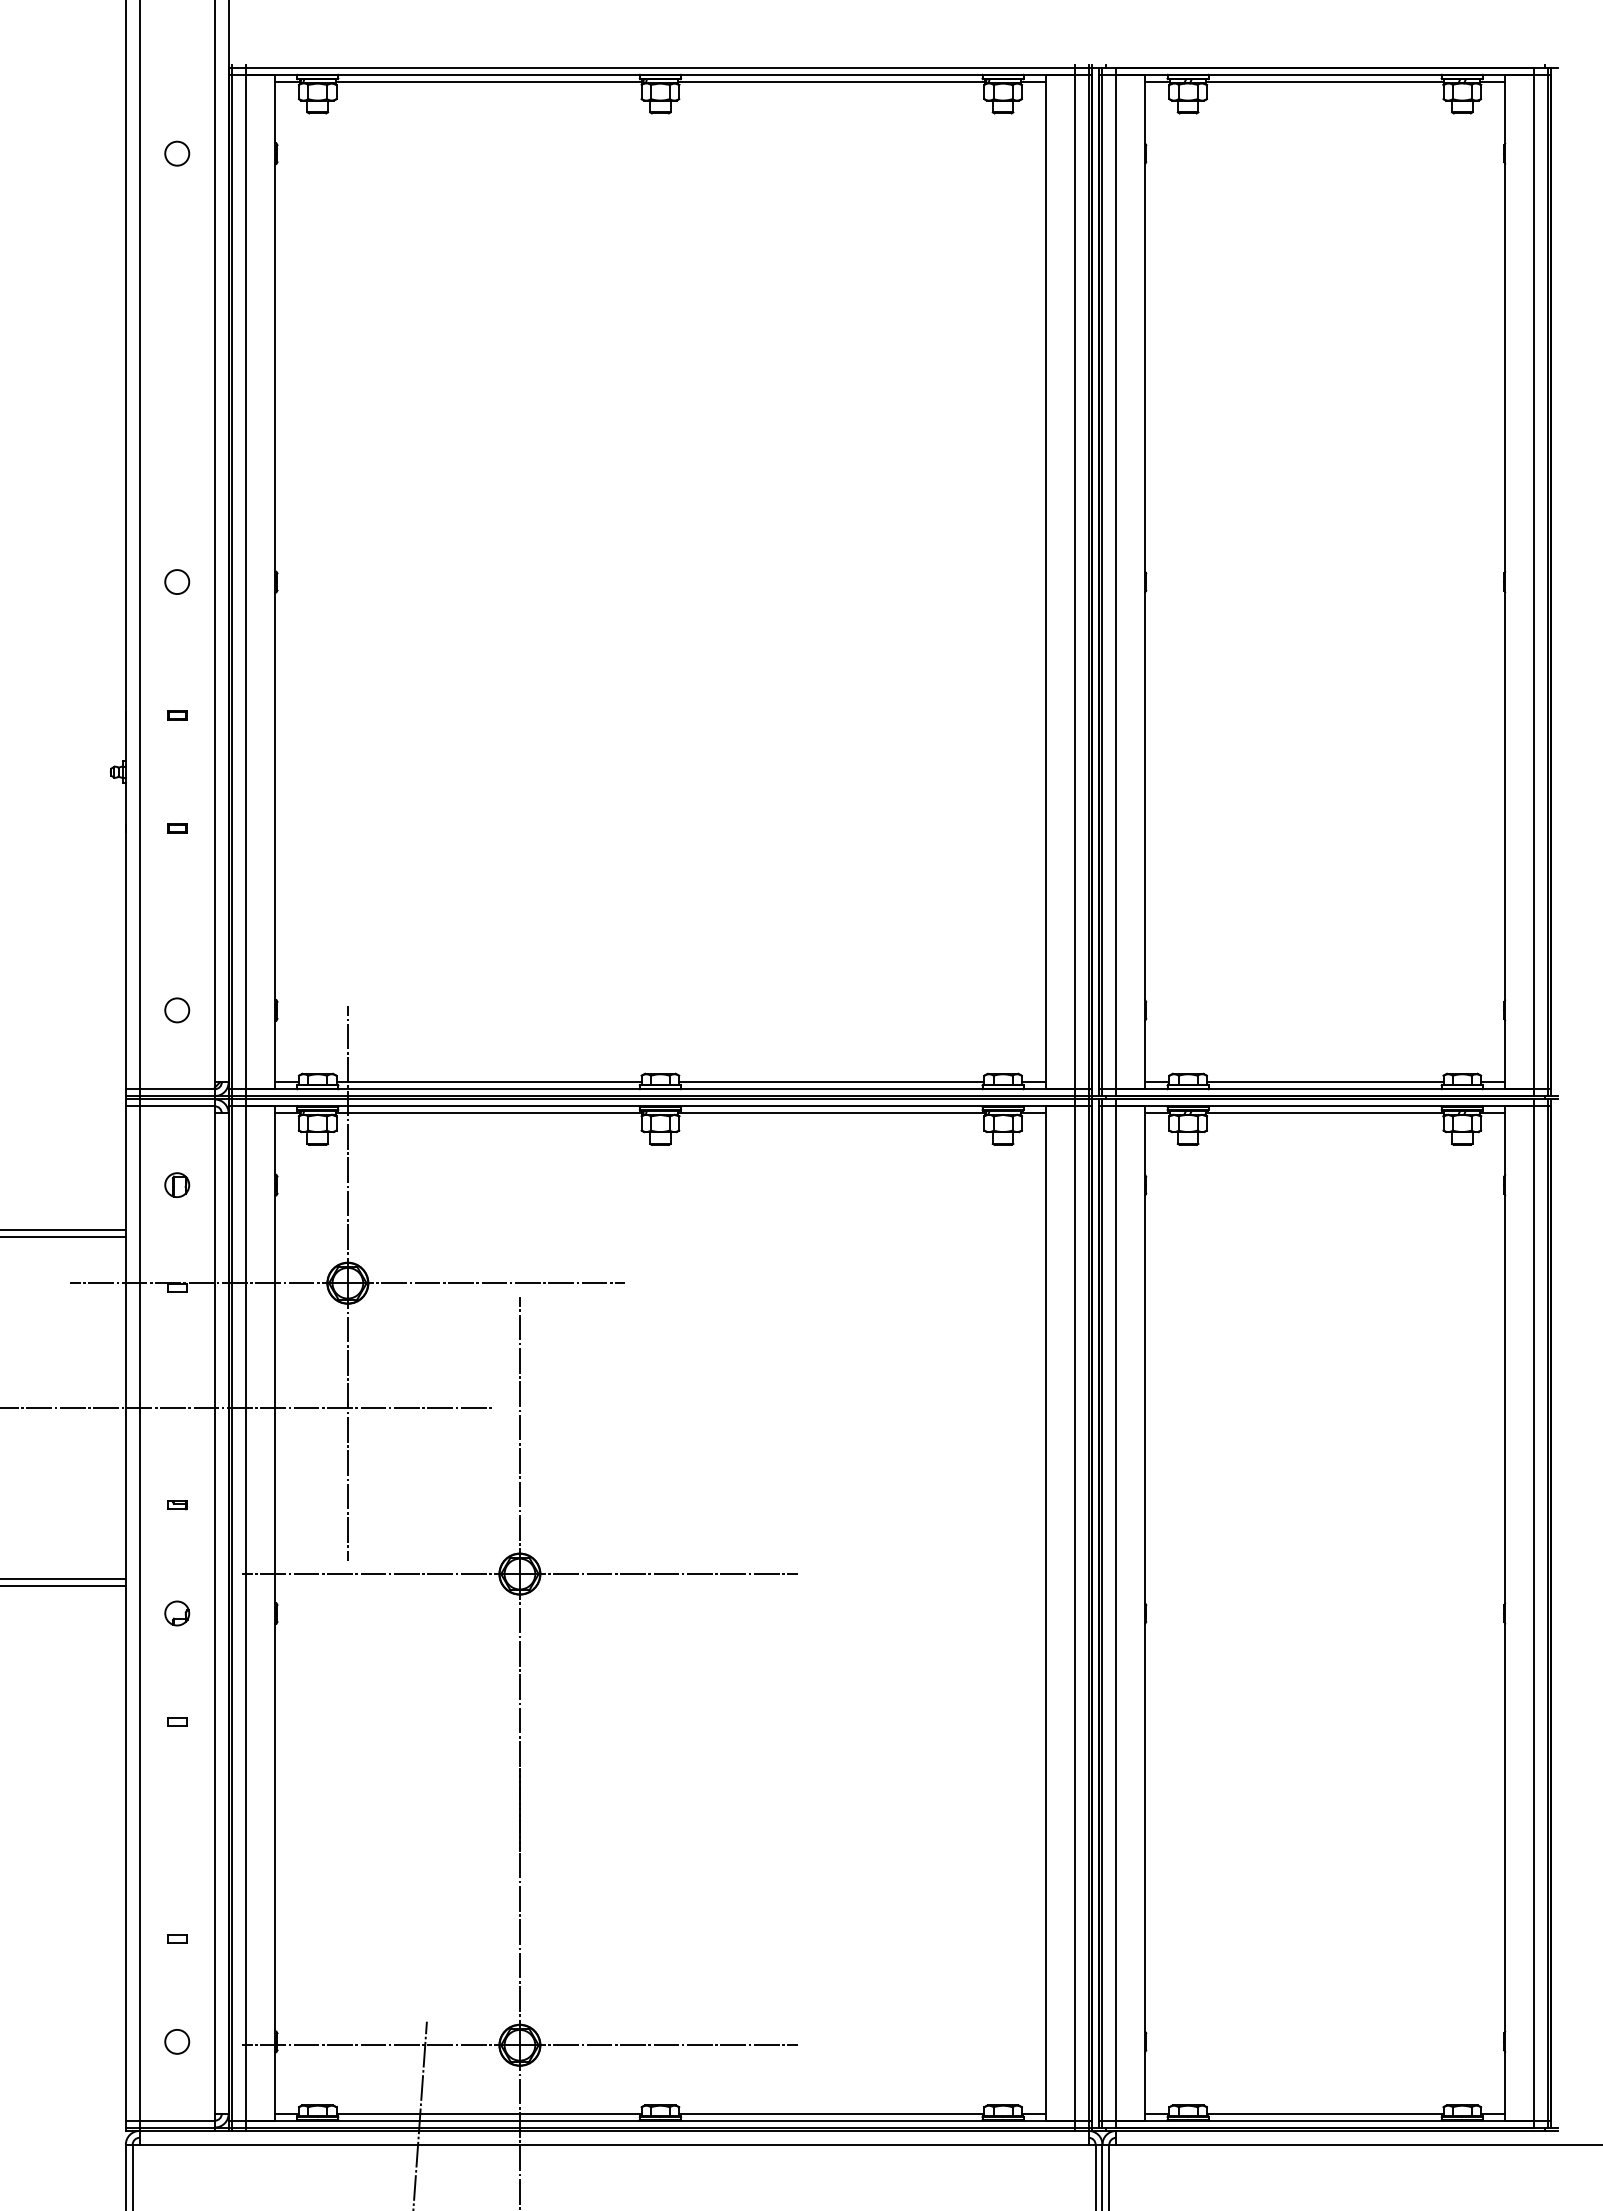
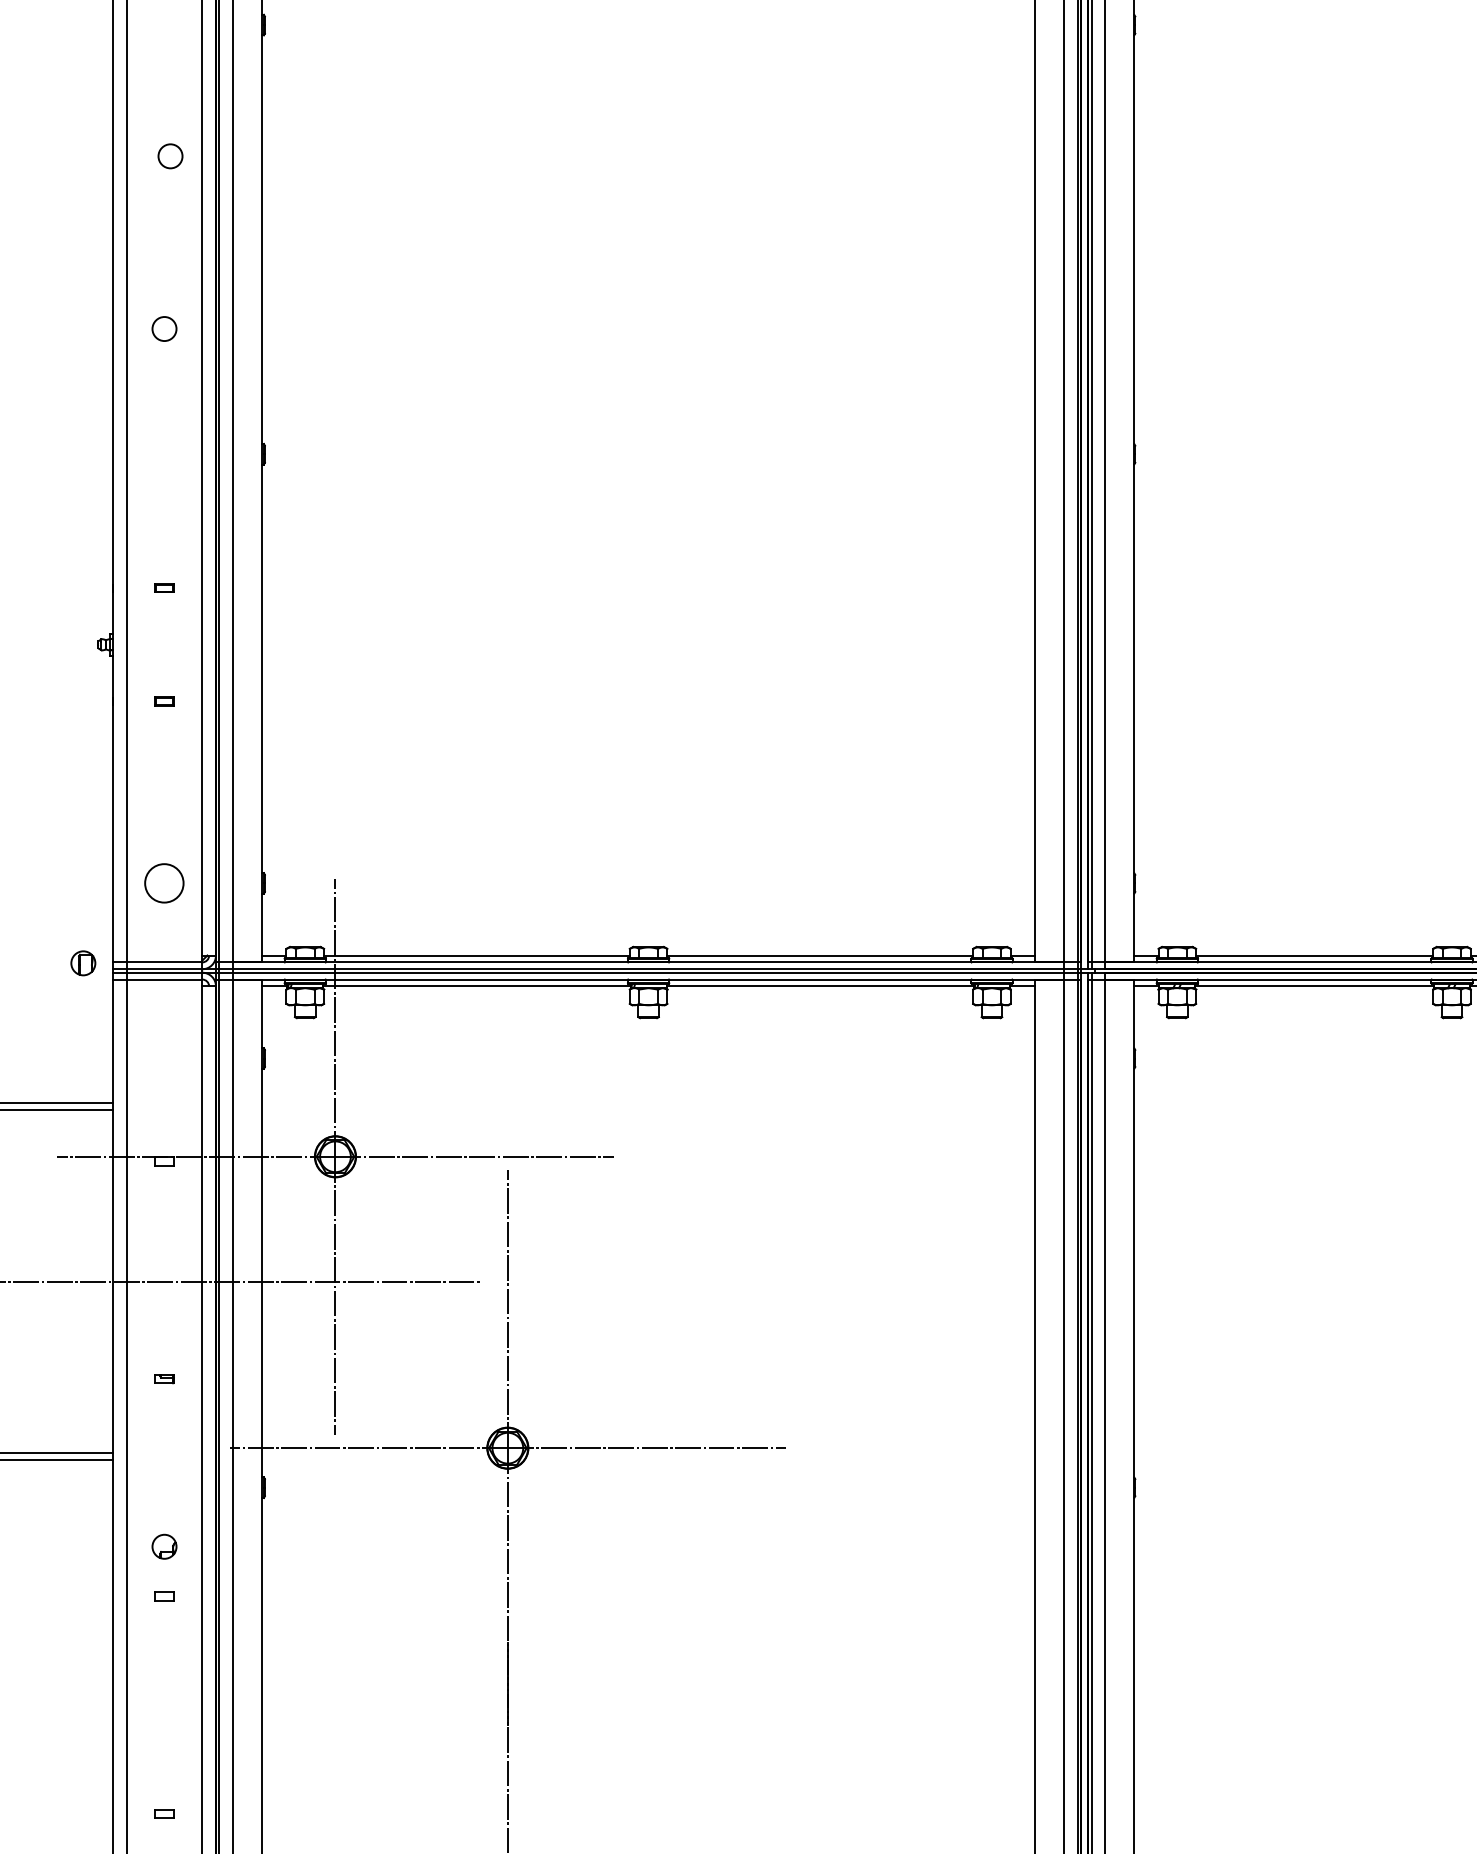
circle: (177, 153) -> (170, 156), moved
circle: (177, 581) -> (164, 328), moved
circle: (177, 1010) -> (164, 883), size x1.6
part: (177, 1184) -> (83, 962), moved
part: (177, 1613) -> (164, 1546), moved

